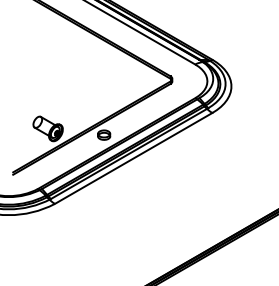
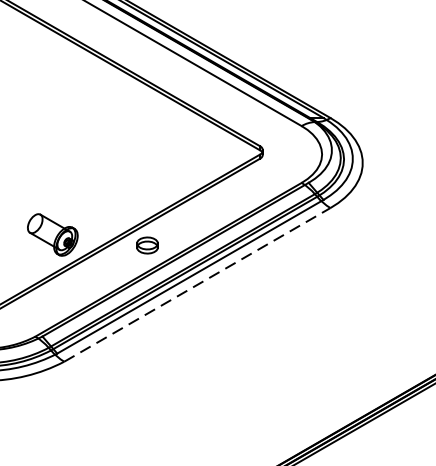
line: (133, 158) -> (197, 284), solid -> dashed

